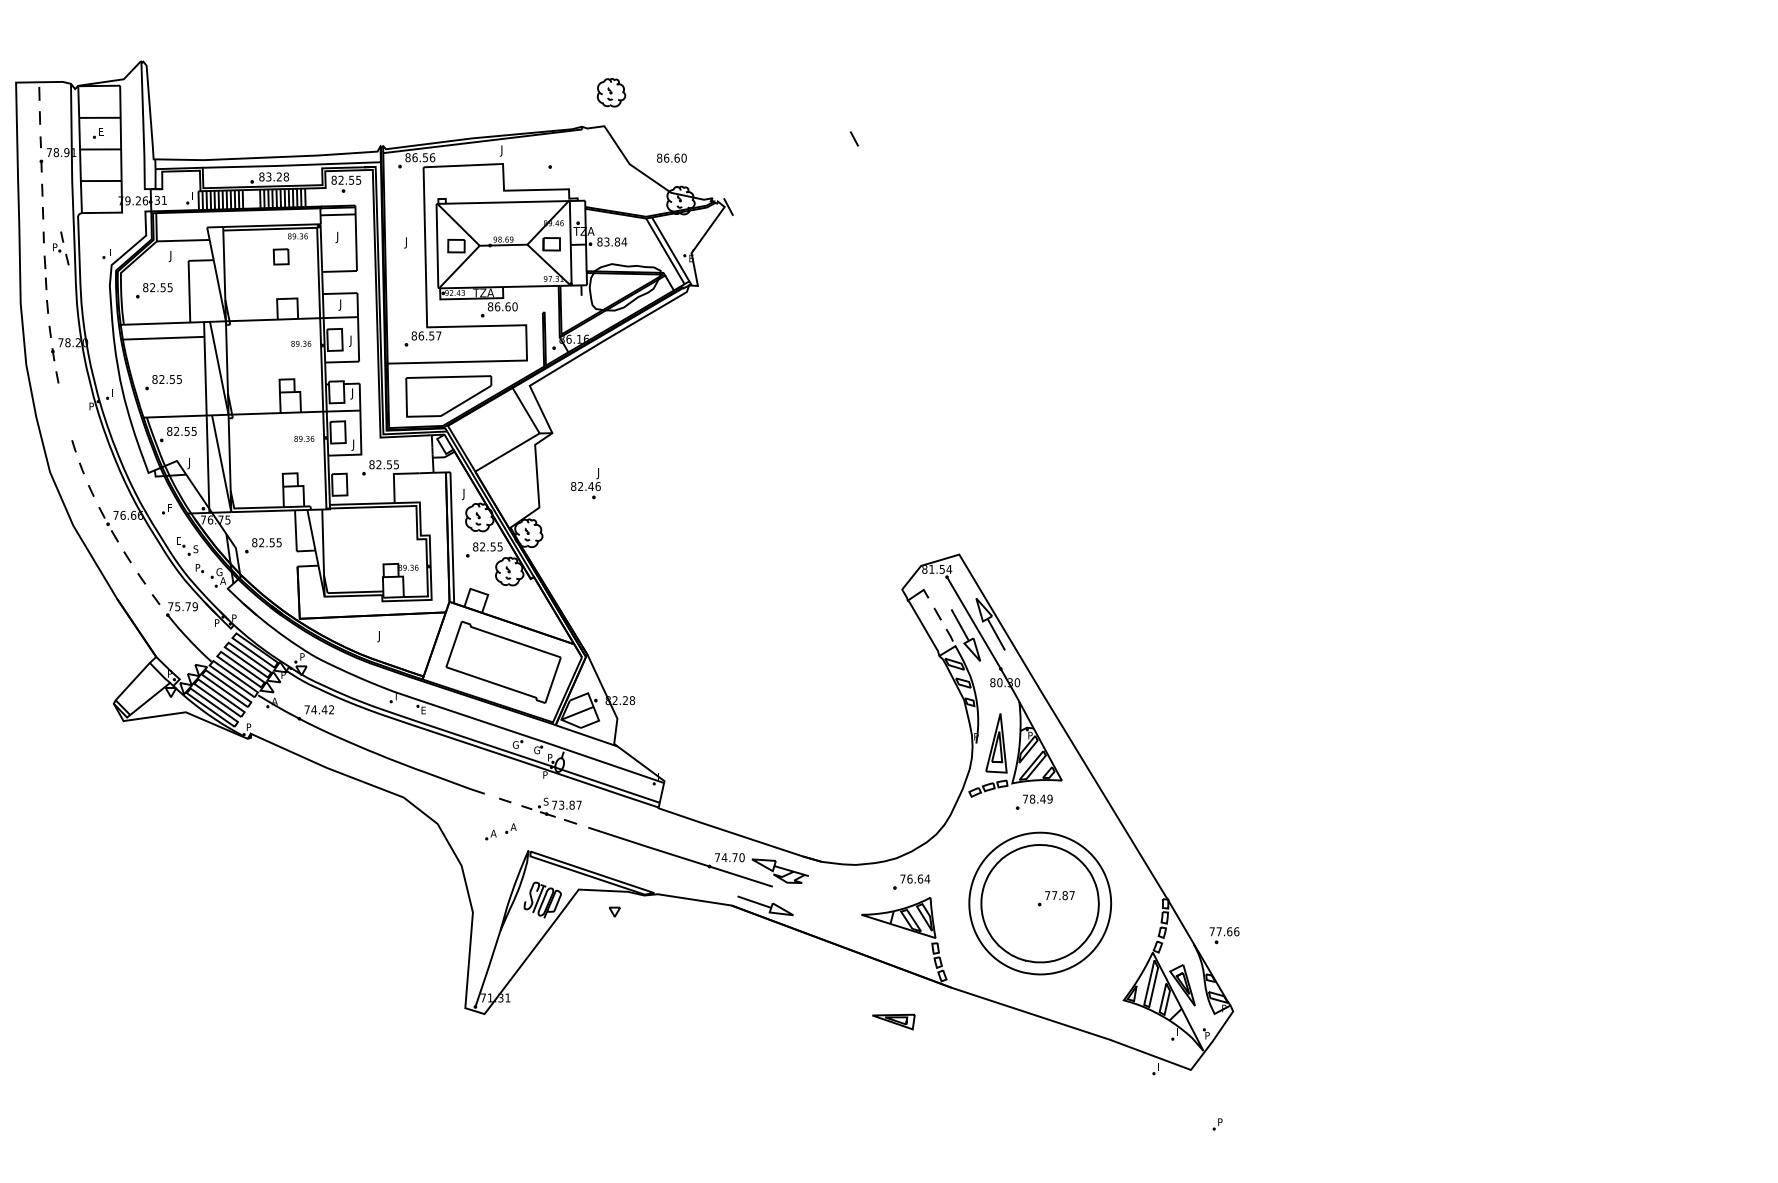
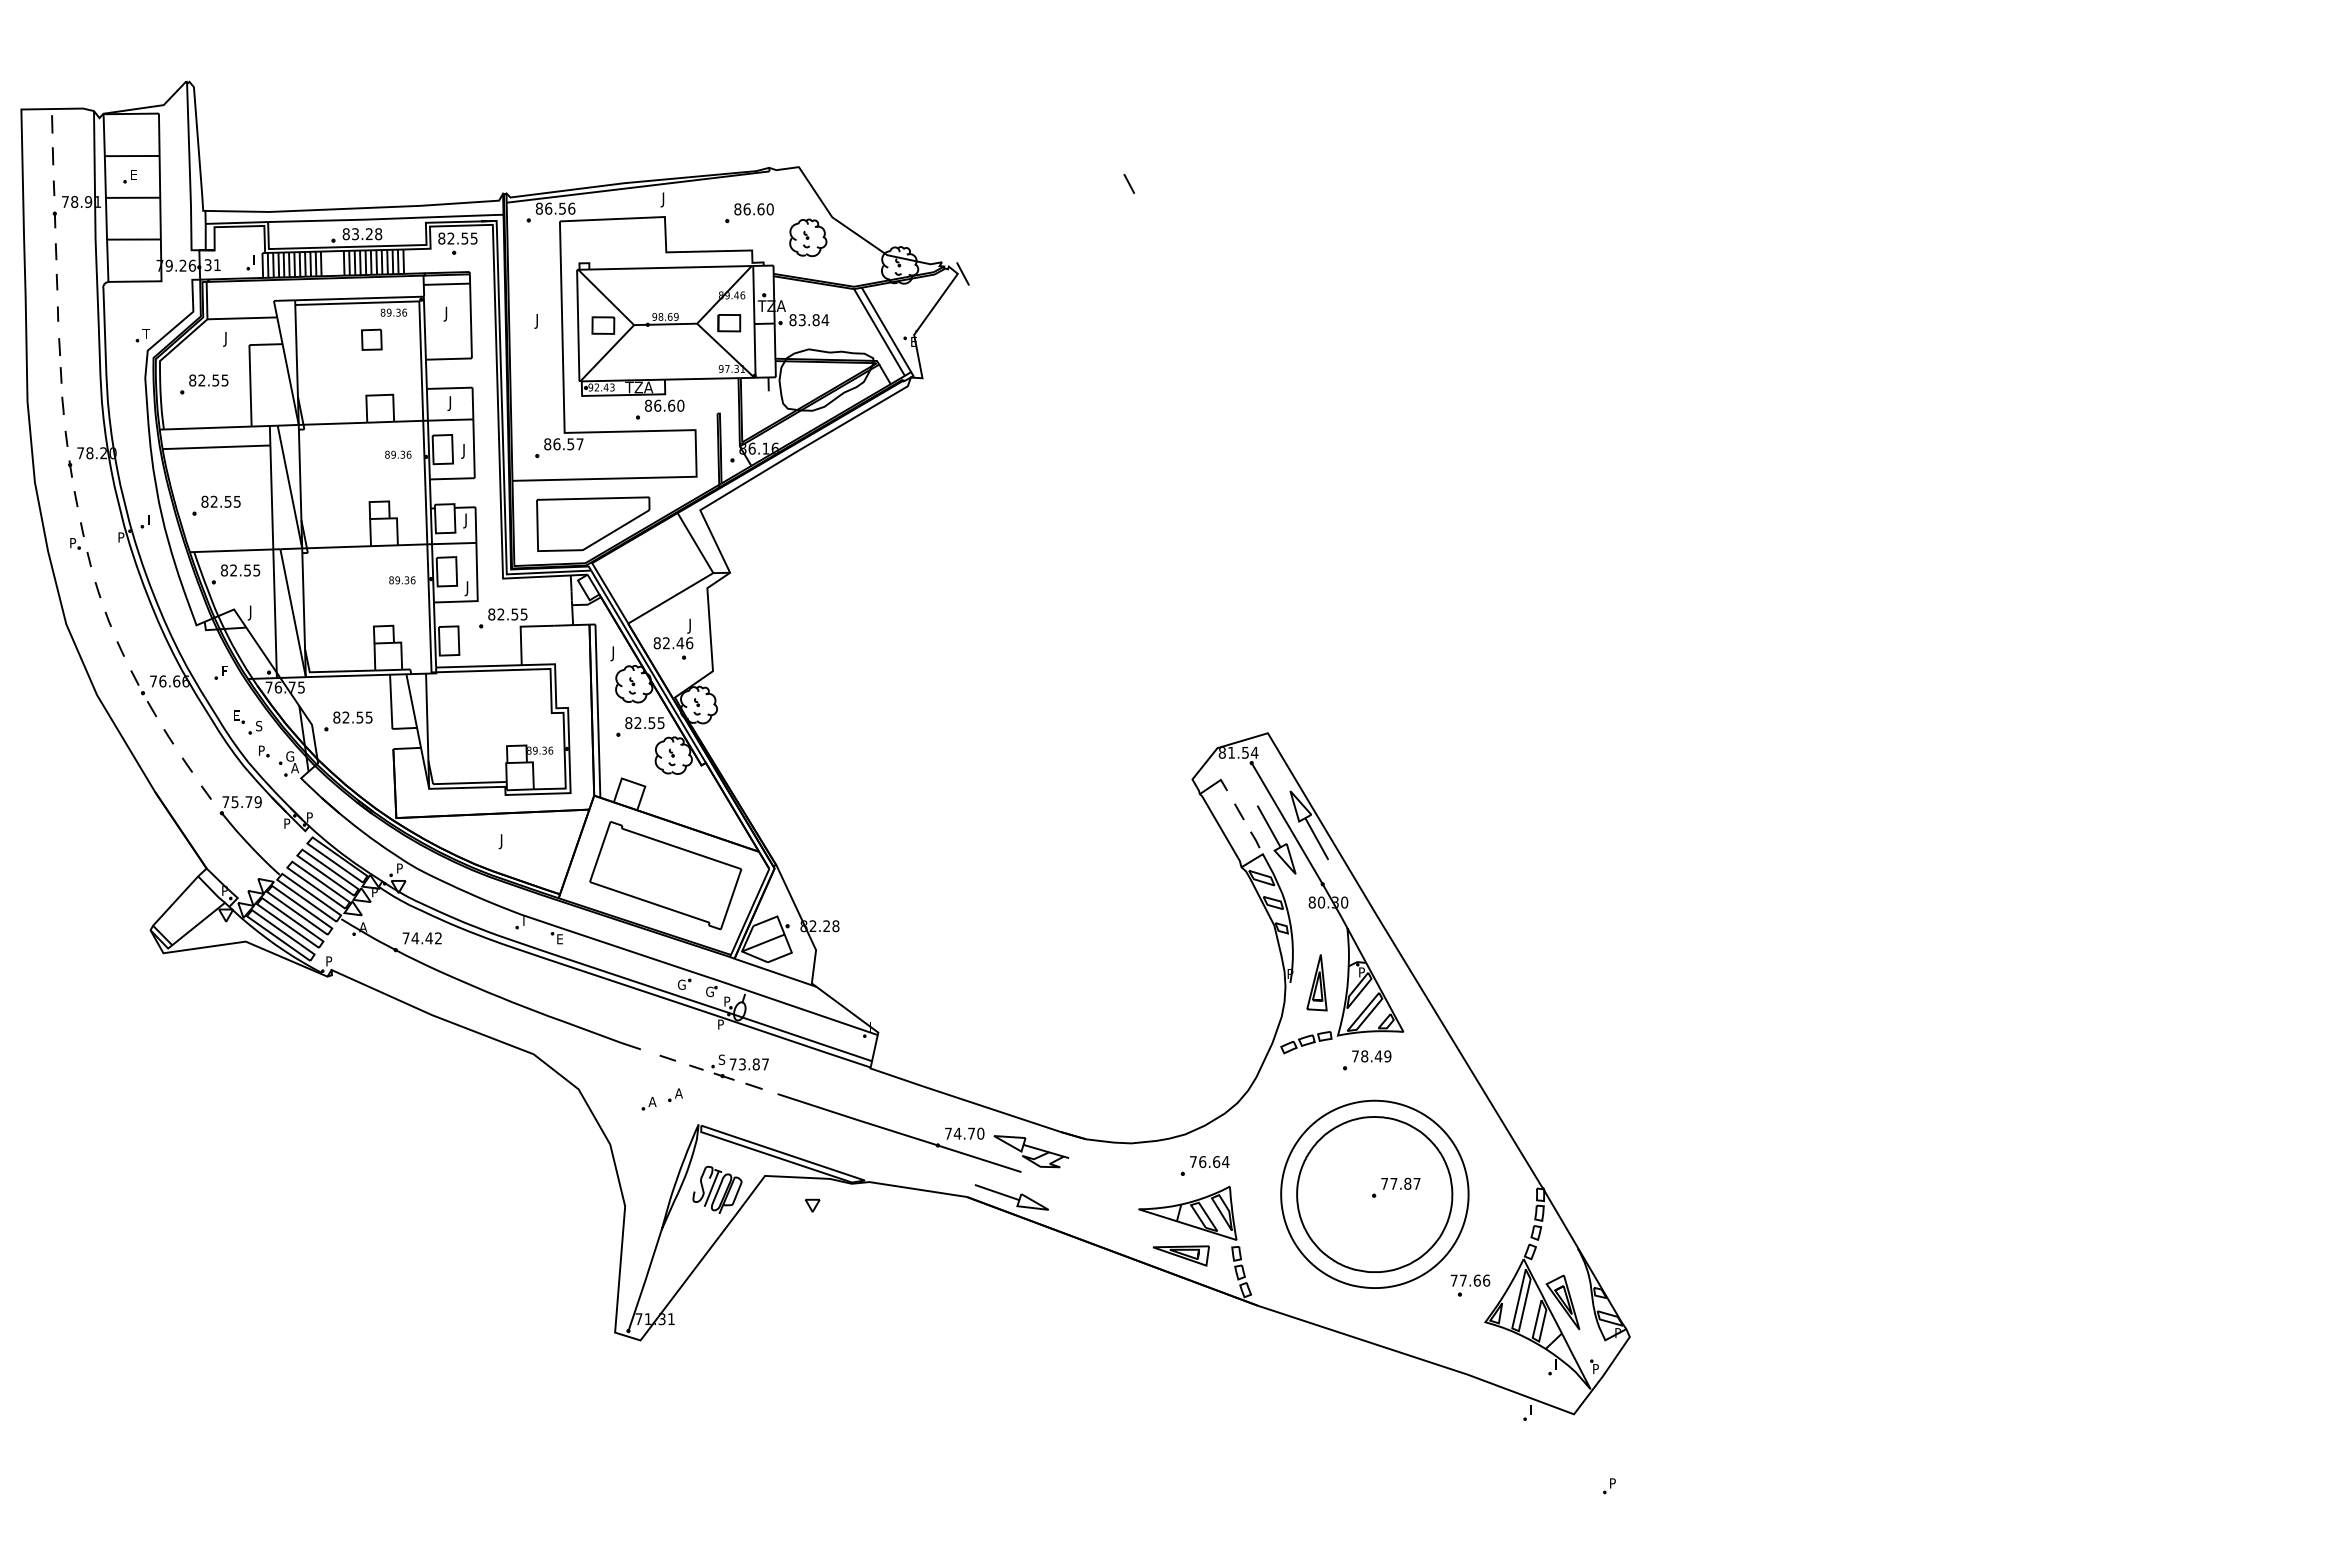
part: (611, 92) -> (808, 237), moved
text: (671, 158) -> (753, 209), moved
part: (60, 248) -> (80, 544), moved
part: (585, 482) -> (673, 638), moved
part: (996, 743) -> (1316, 982), size x0.71
part: (1224, 935) -> (1470, 1285), moved
part: (893, 1021) -> (1180, 1255), moved

